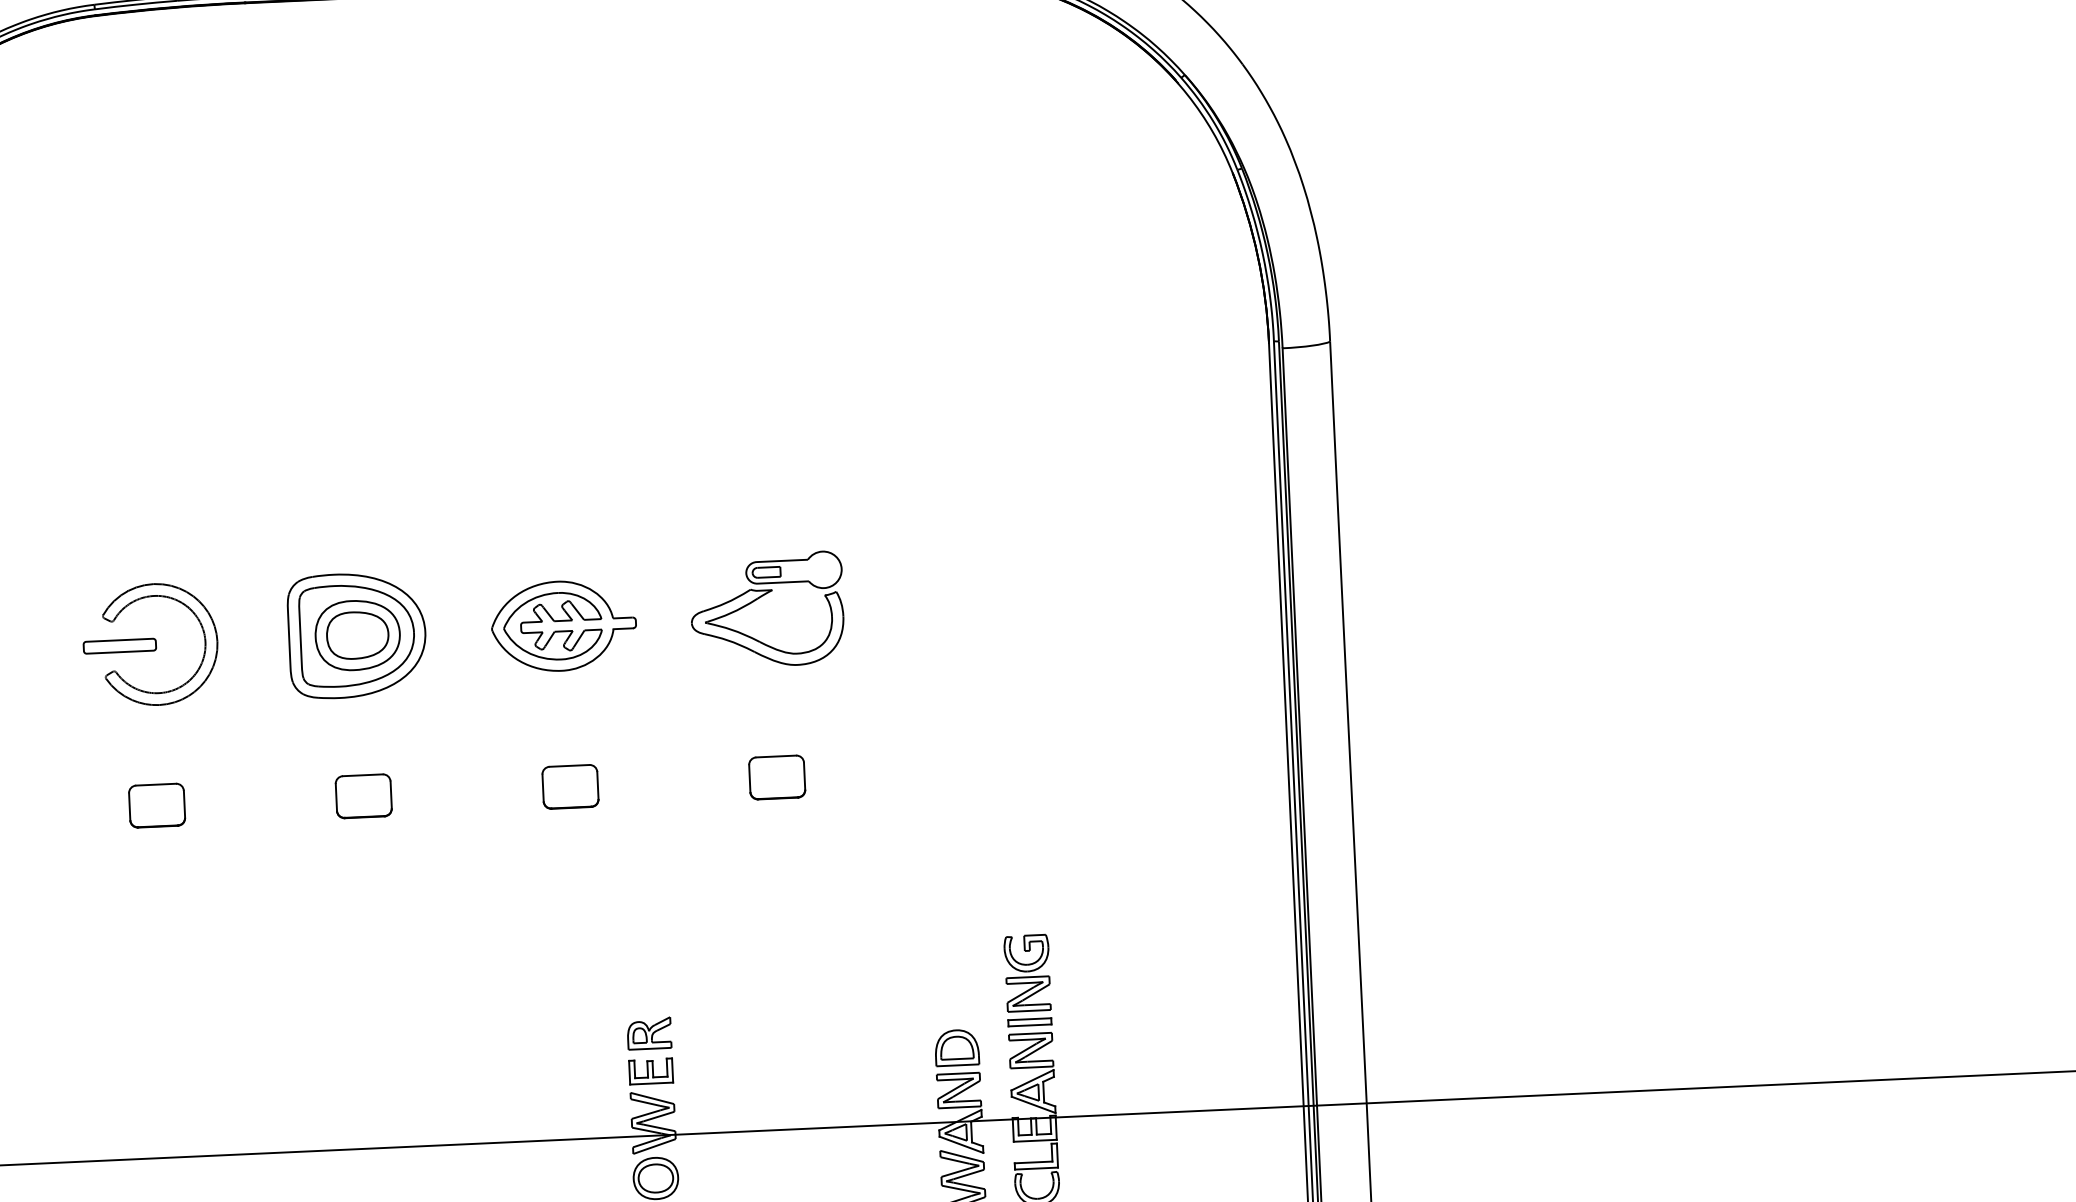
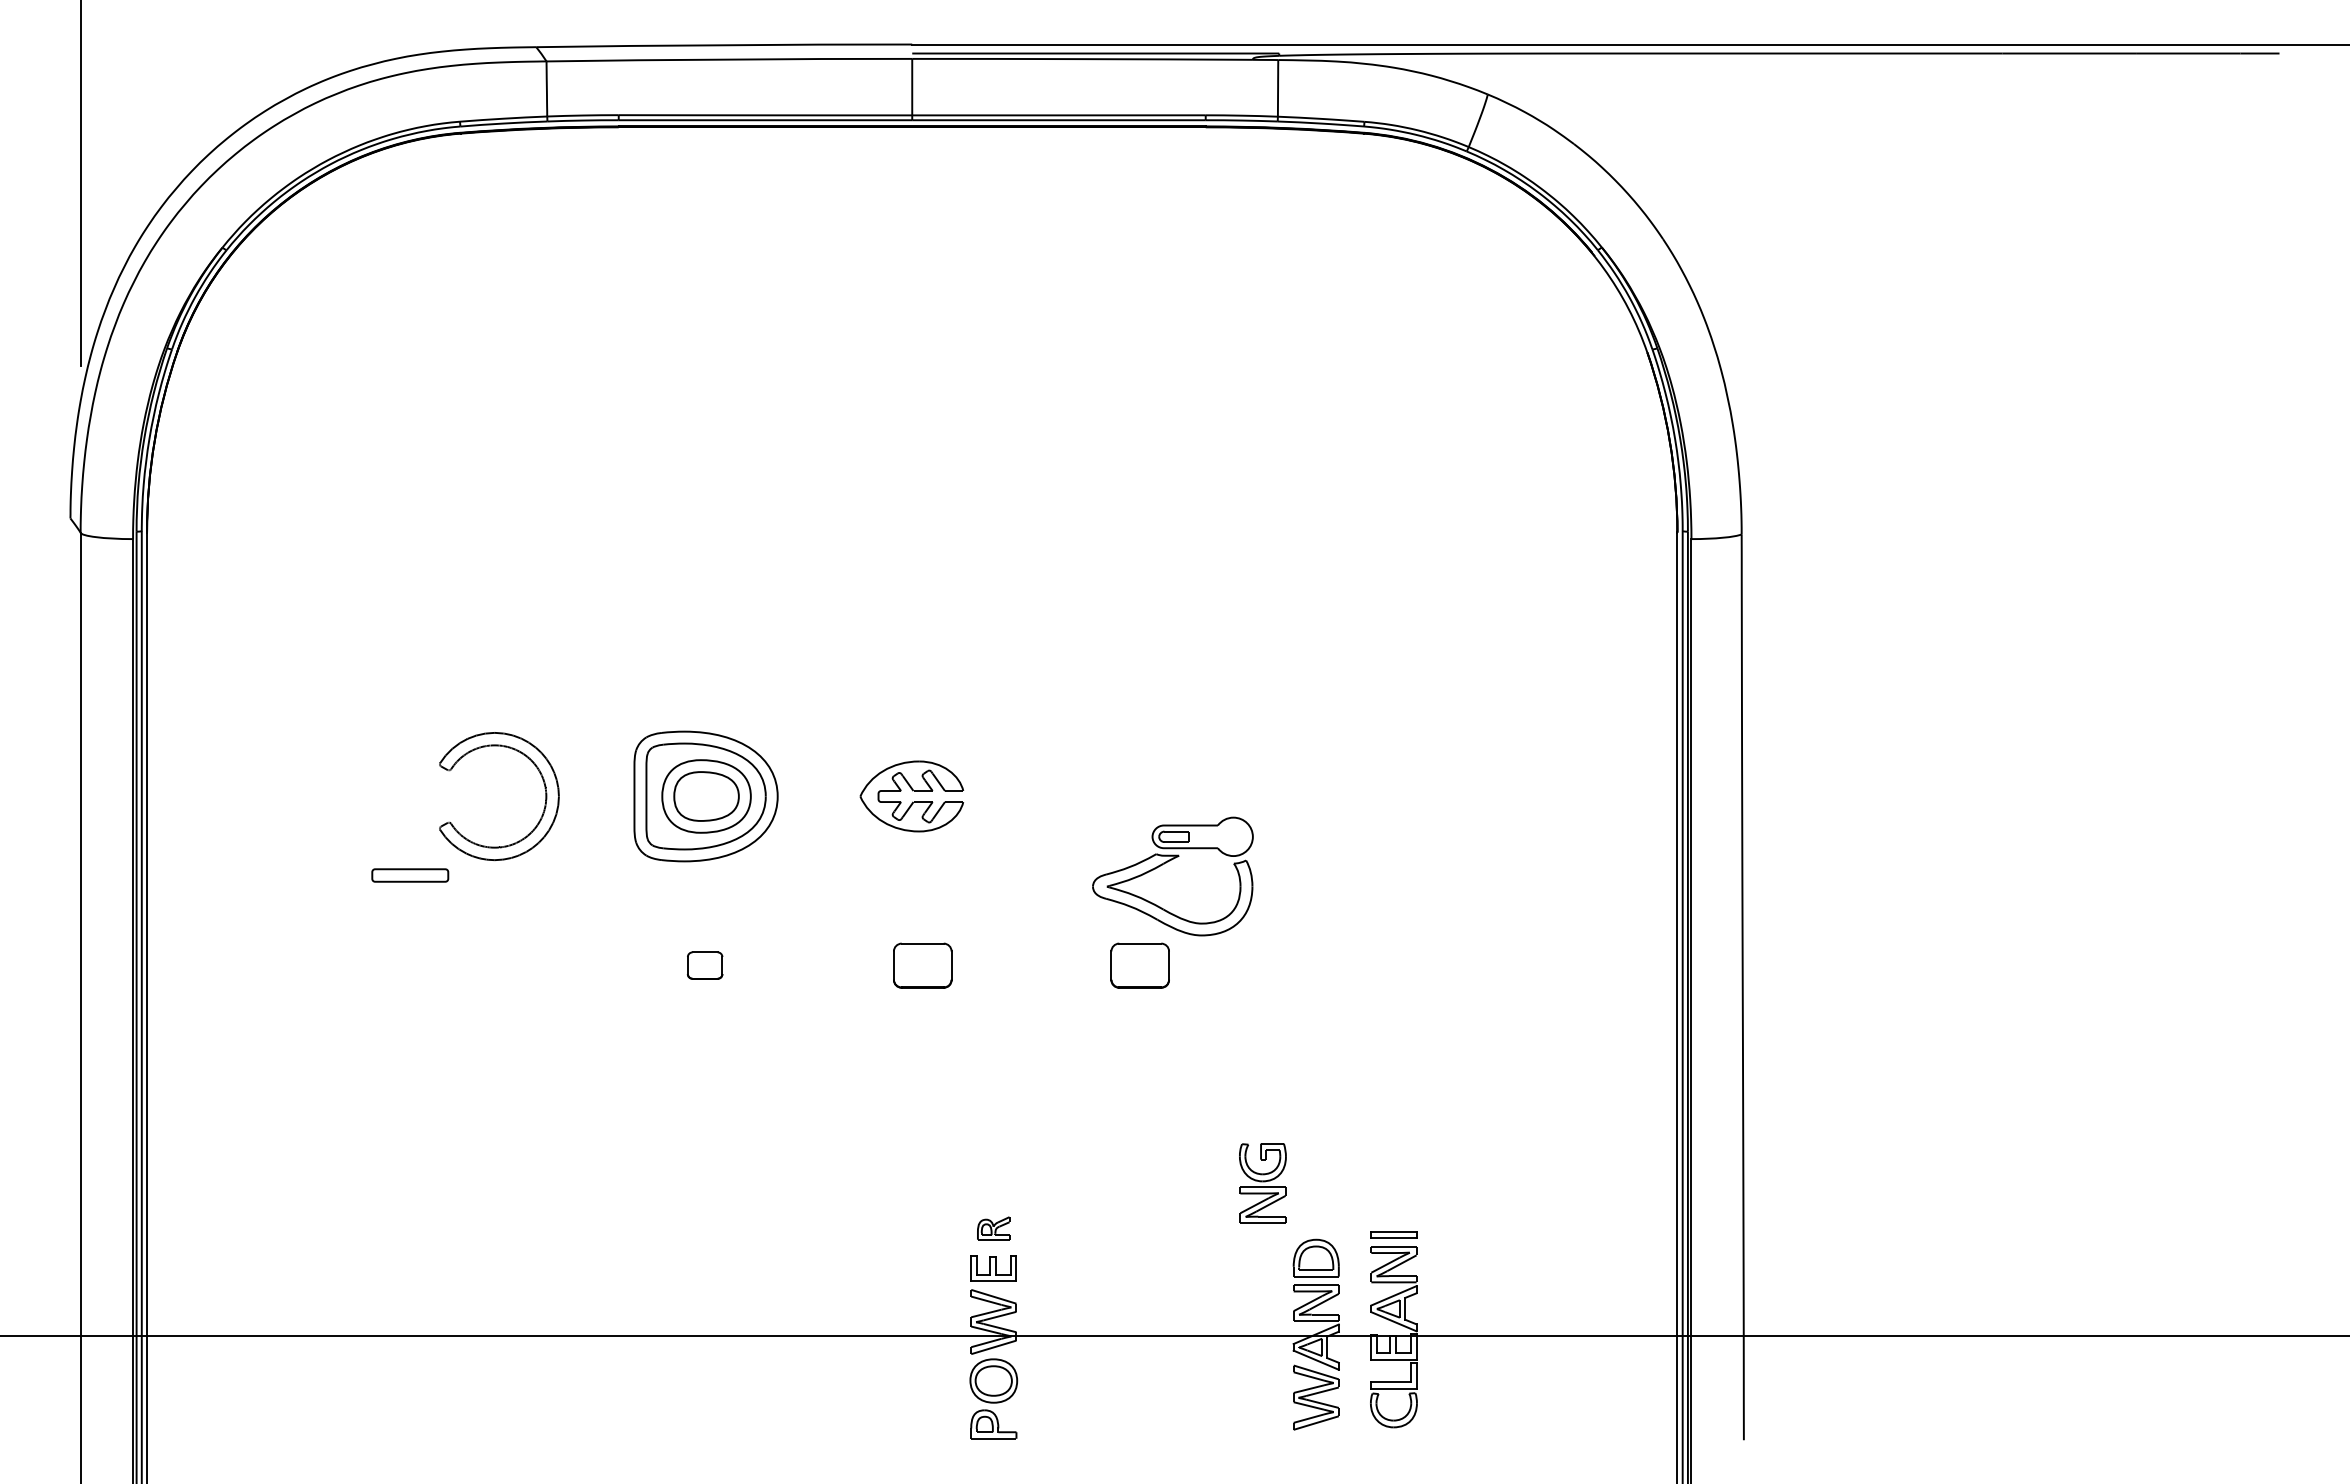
part: (760, 598) -> (1166, 863), moved
part: (563, 626) -> (923, 796), removed
part: (120, 646) -> (410, 875), moved
part: (363, 796) -> (704, 965), size x0.6
part: (156, 805) -> (487, 965), removed
part: (1027, 973) -> (1262, 1183), moved
part: (649, 1033) -> (993, 1228), size x0.7

